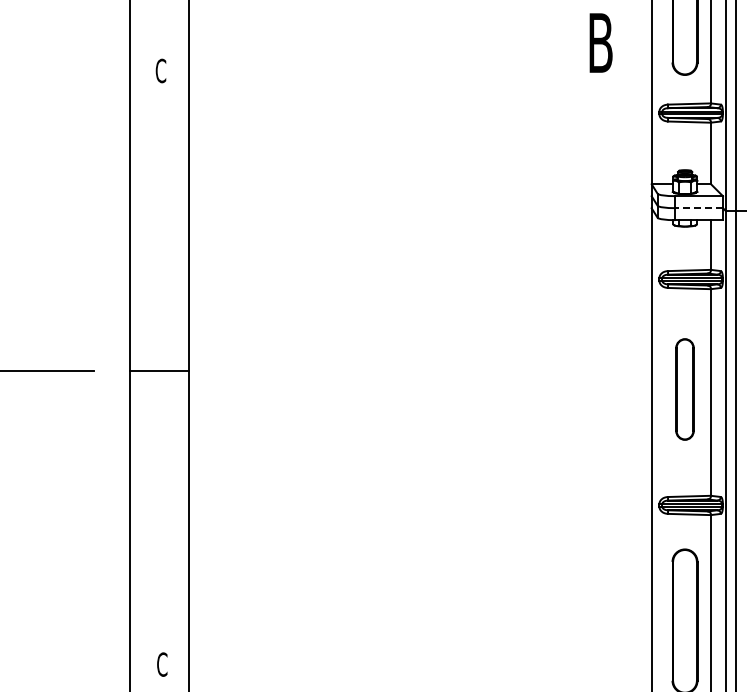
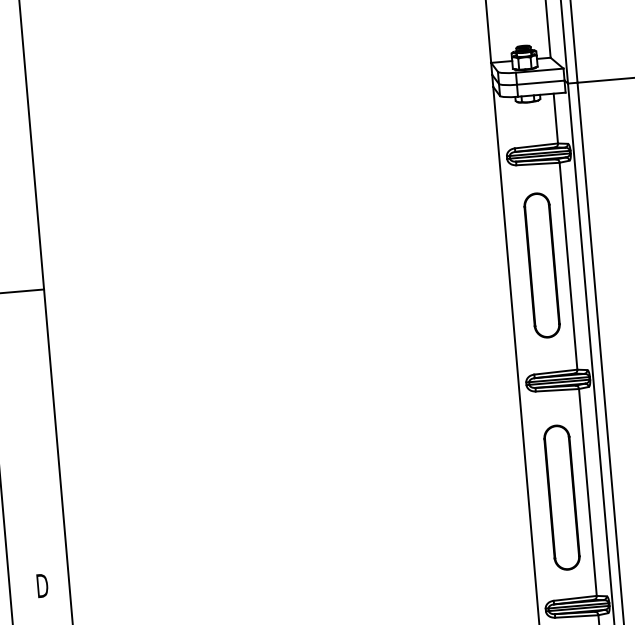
line: (699, 208) -> (541, 83), dashed -> solid
part: (684, 389) -> (541, 265), size x1.43
text: (162, 664) -> (42, 585), C -> D

